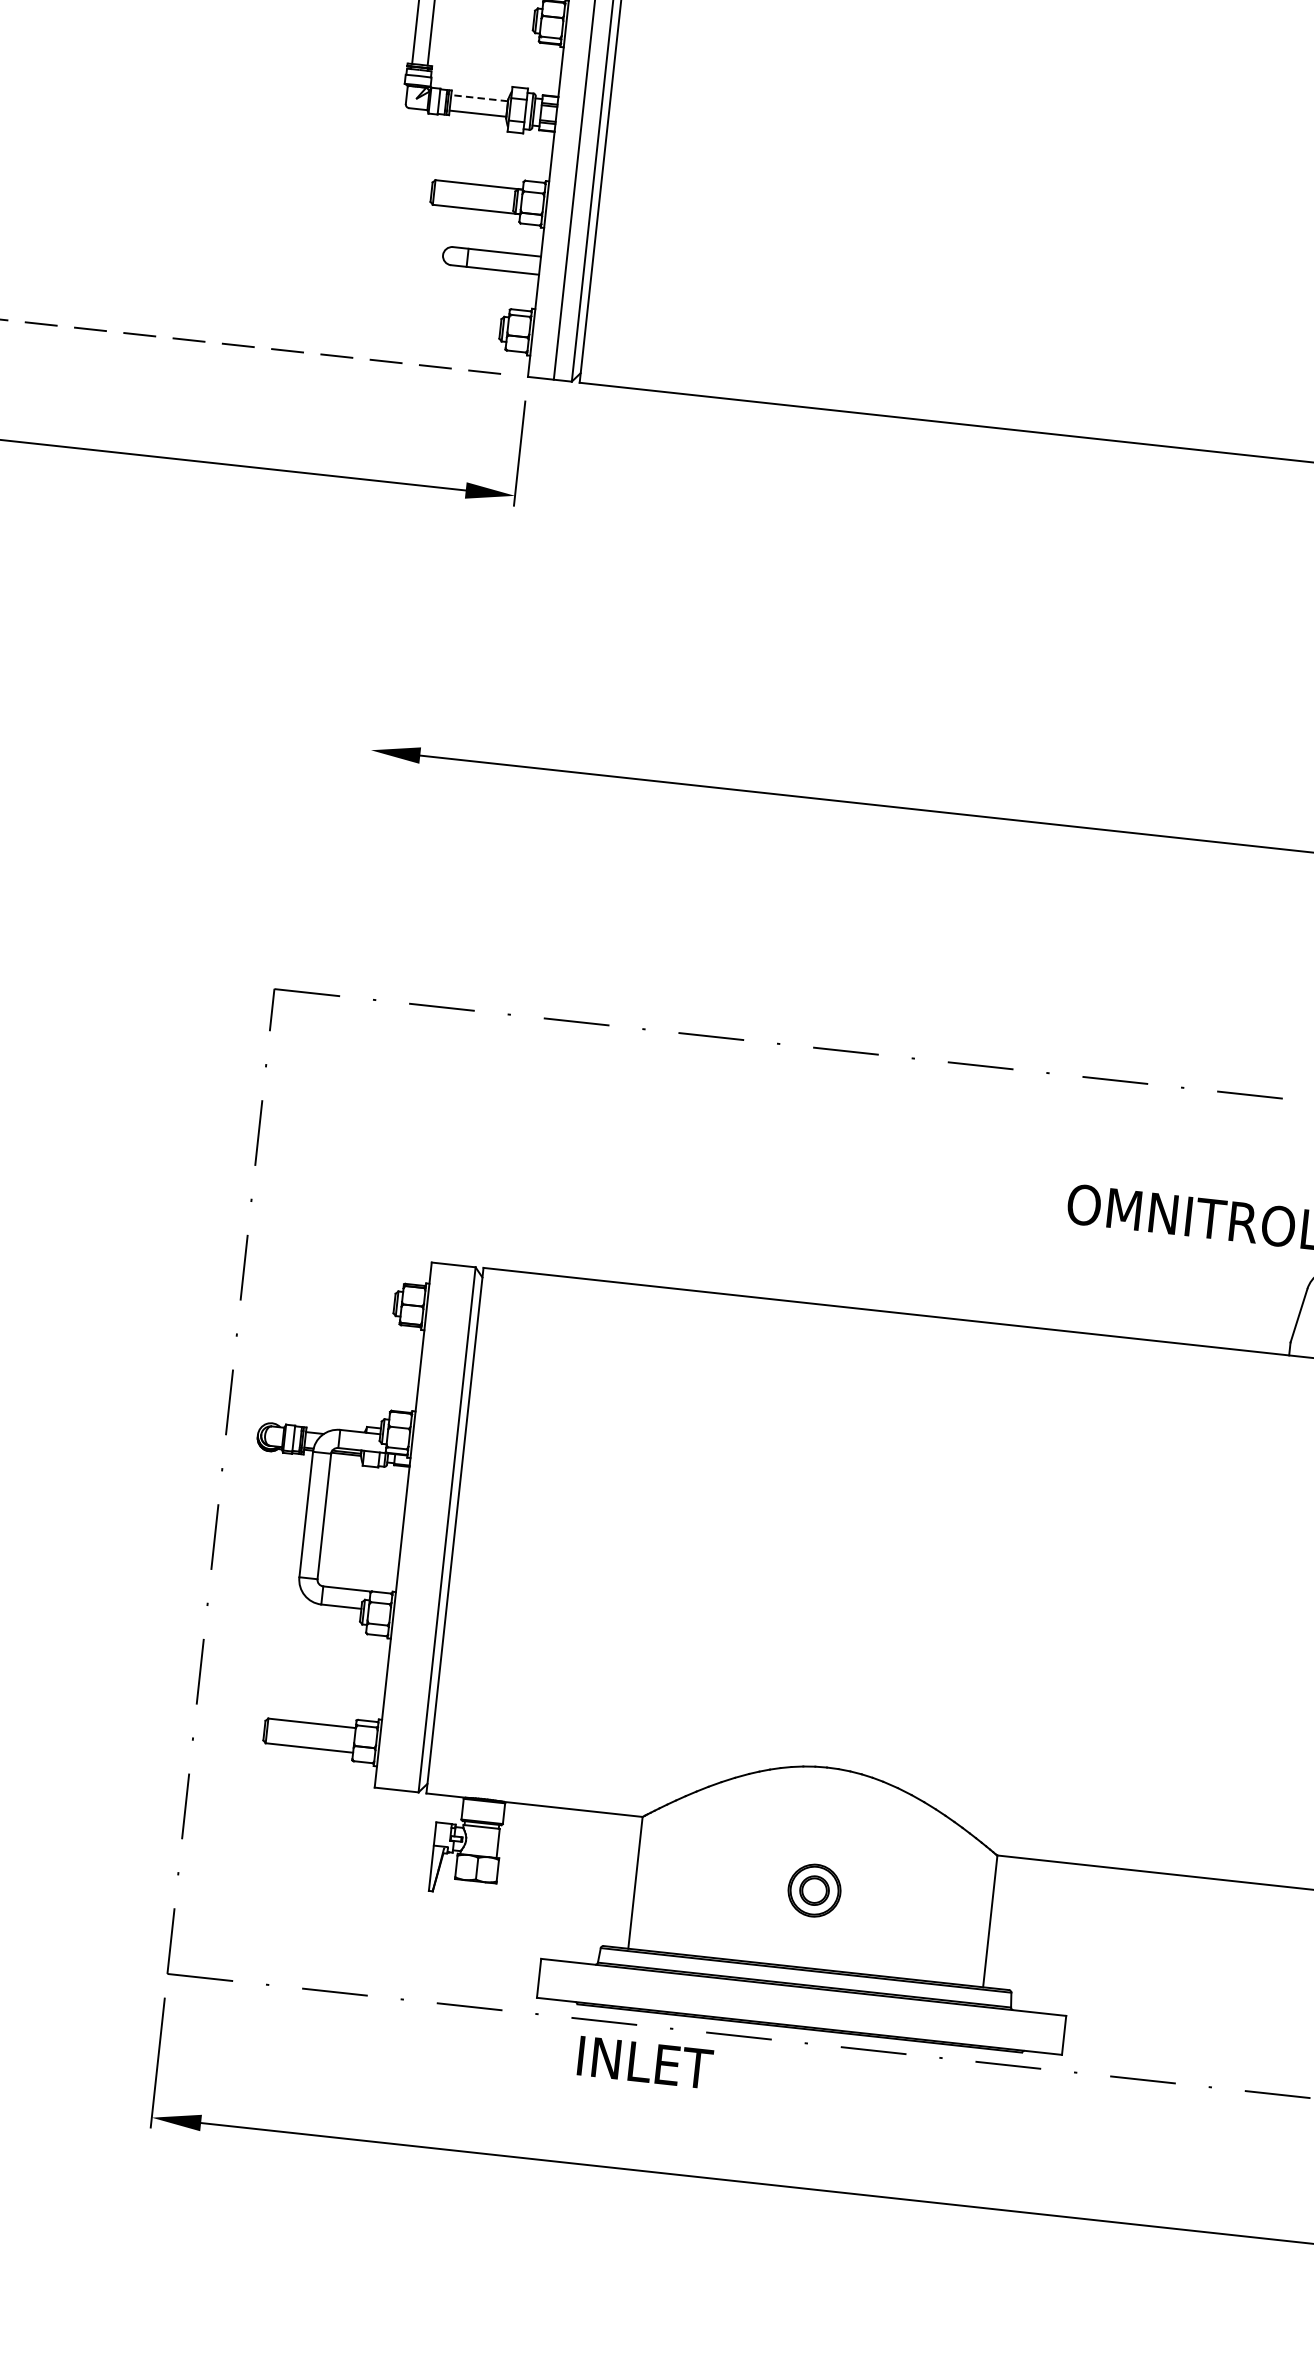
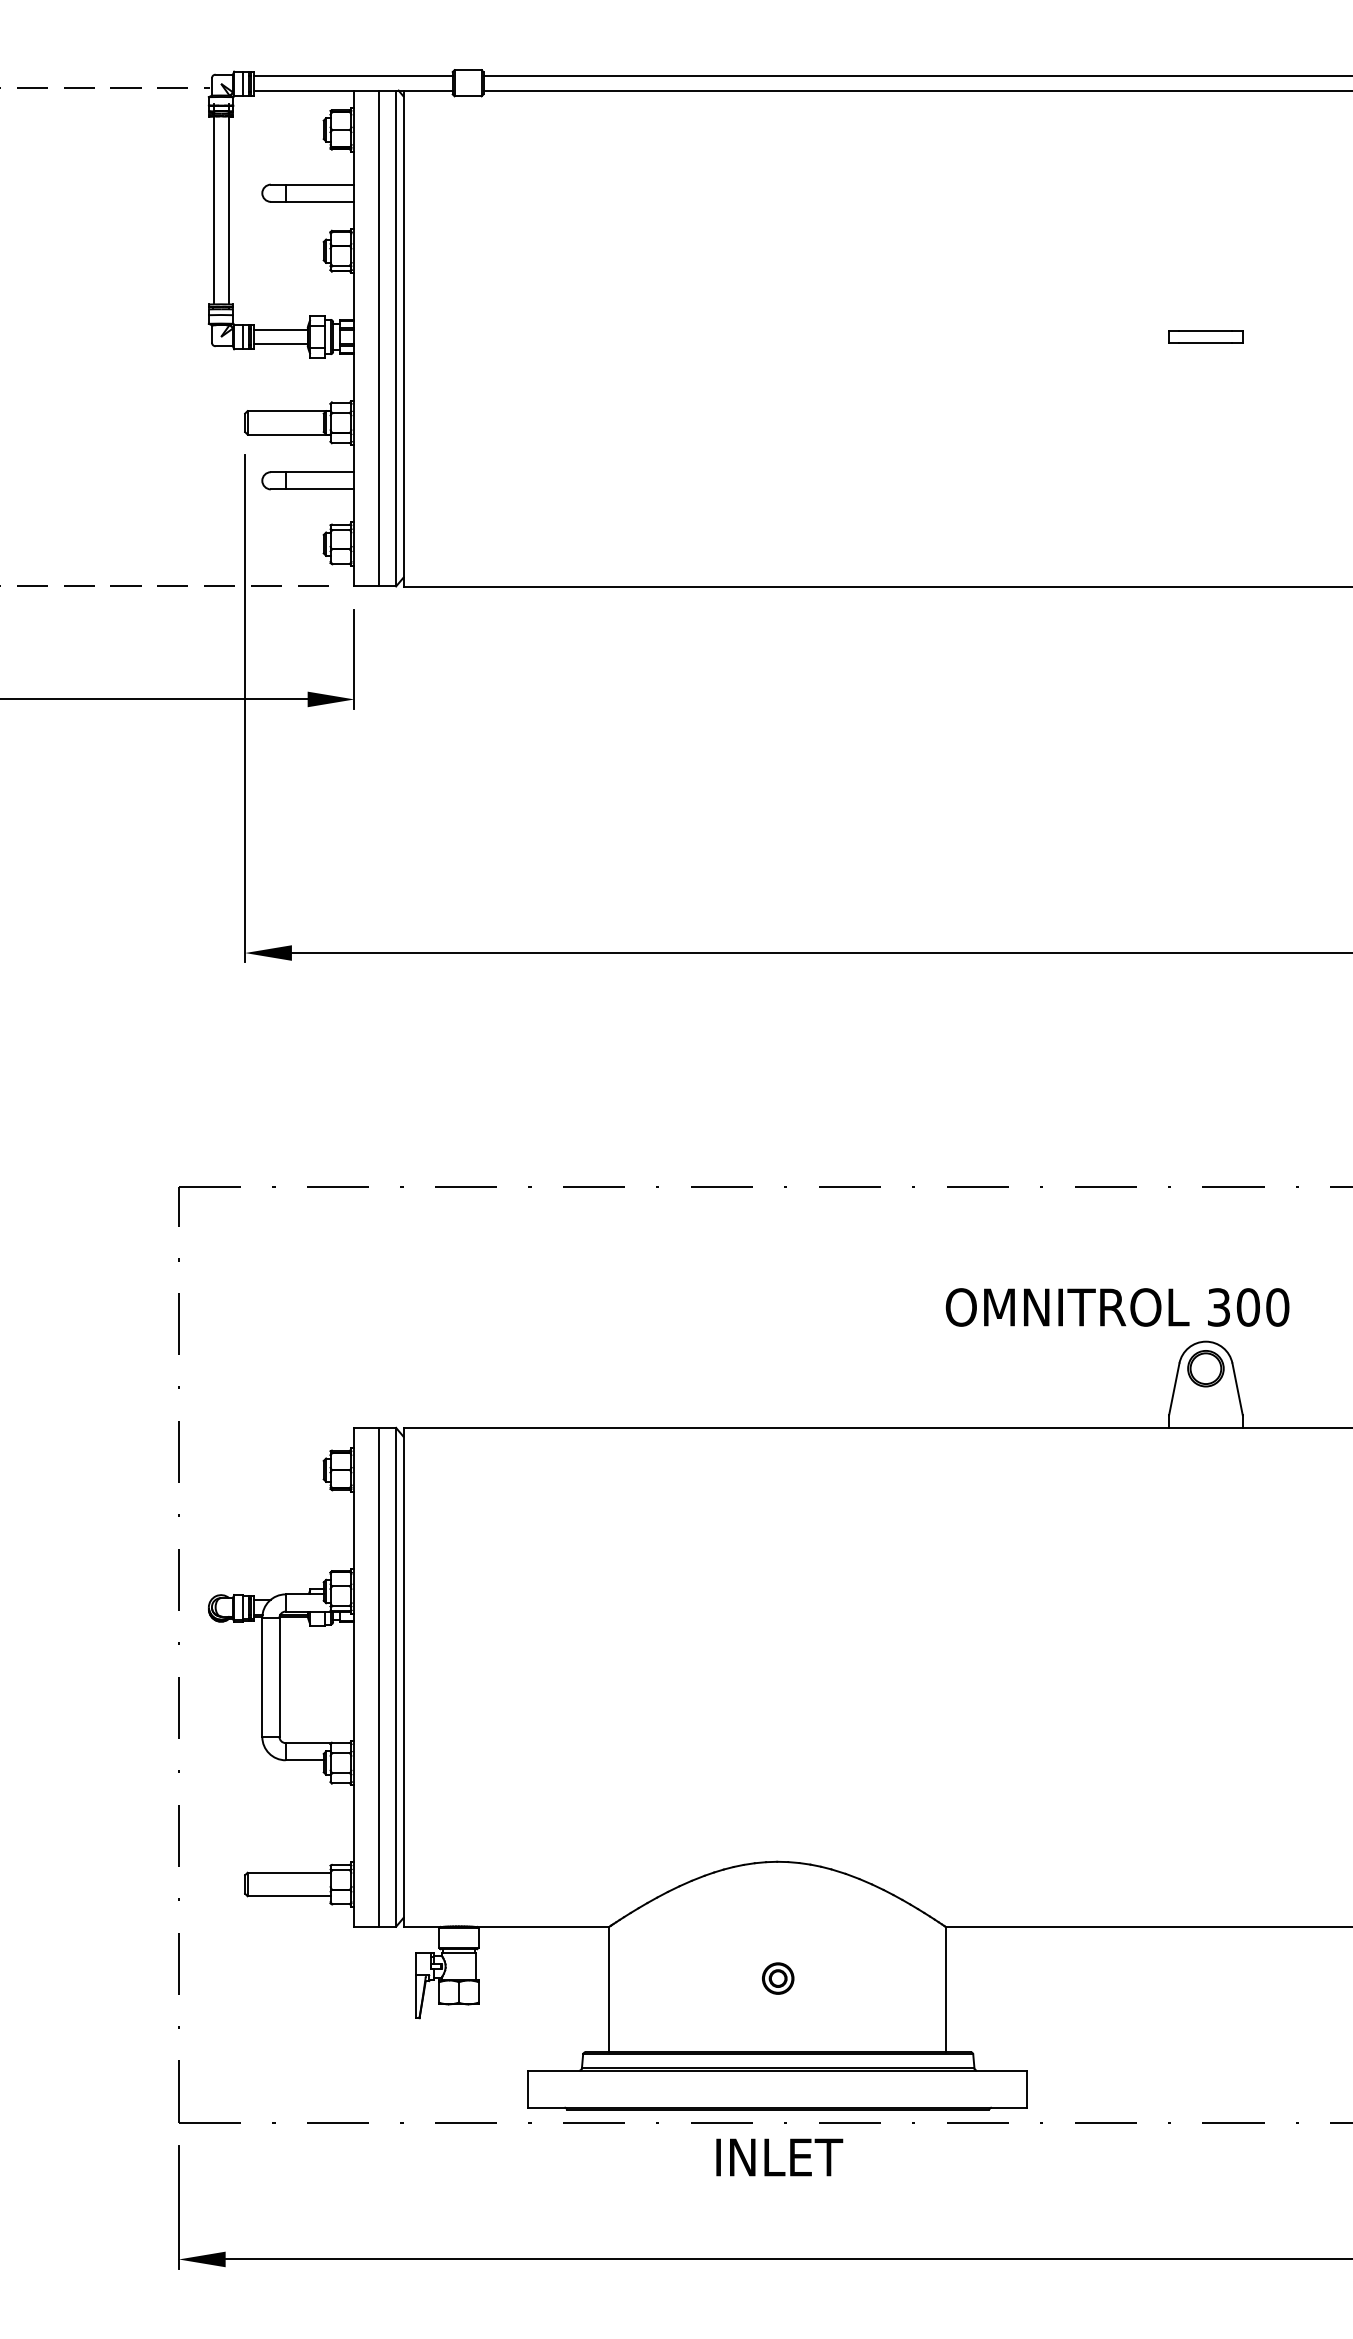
line: (479, 98) -> (280, 329), dashed -> solid
line: (399, 492) -> (245, 708), added
line: (429, 1527) -> (379, 1676), added
part: (815, 1890) -> (778, 1978), size x0.62
text: (645, 2062) -> (779, 2157), moved

